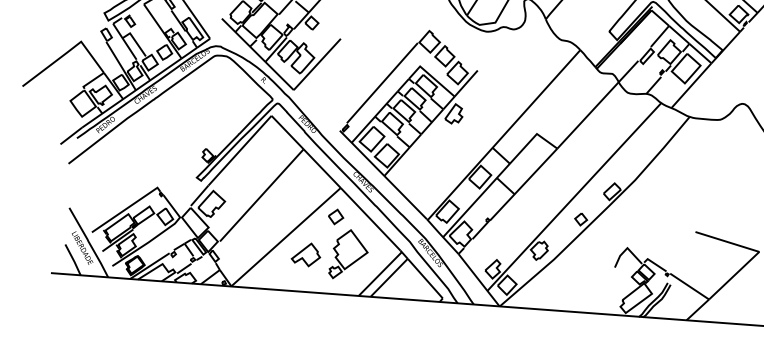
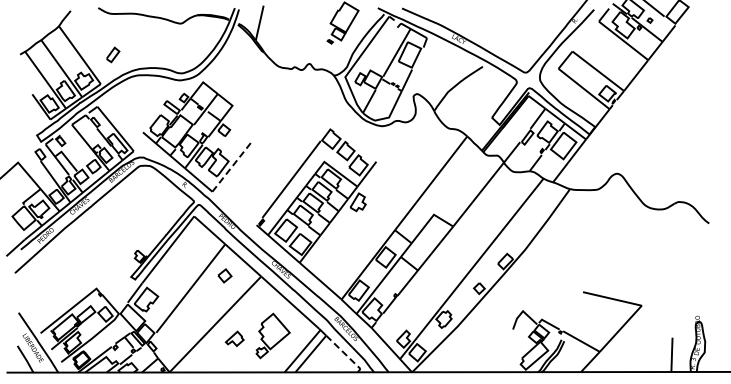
line: (318, 63) -> (232, 166), solid -> dashed
part: (335, 216) -> (224, 275), moved
part: (305, 254) -> (234, 338), size x0.7
line: (425, 278) -> (343, 352), solid -> dashed

